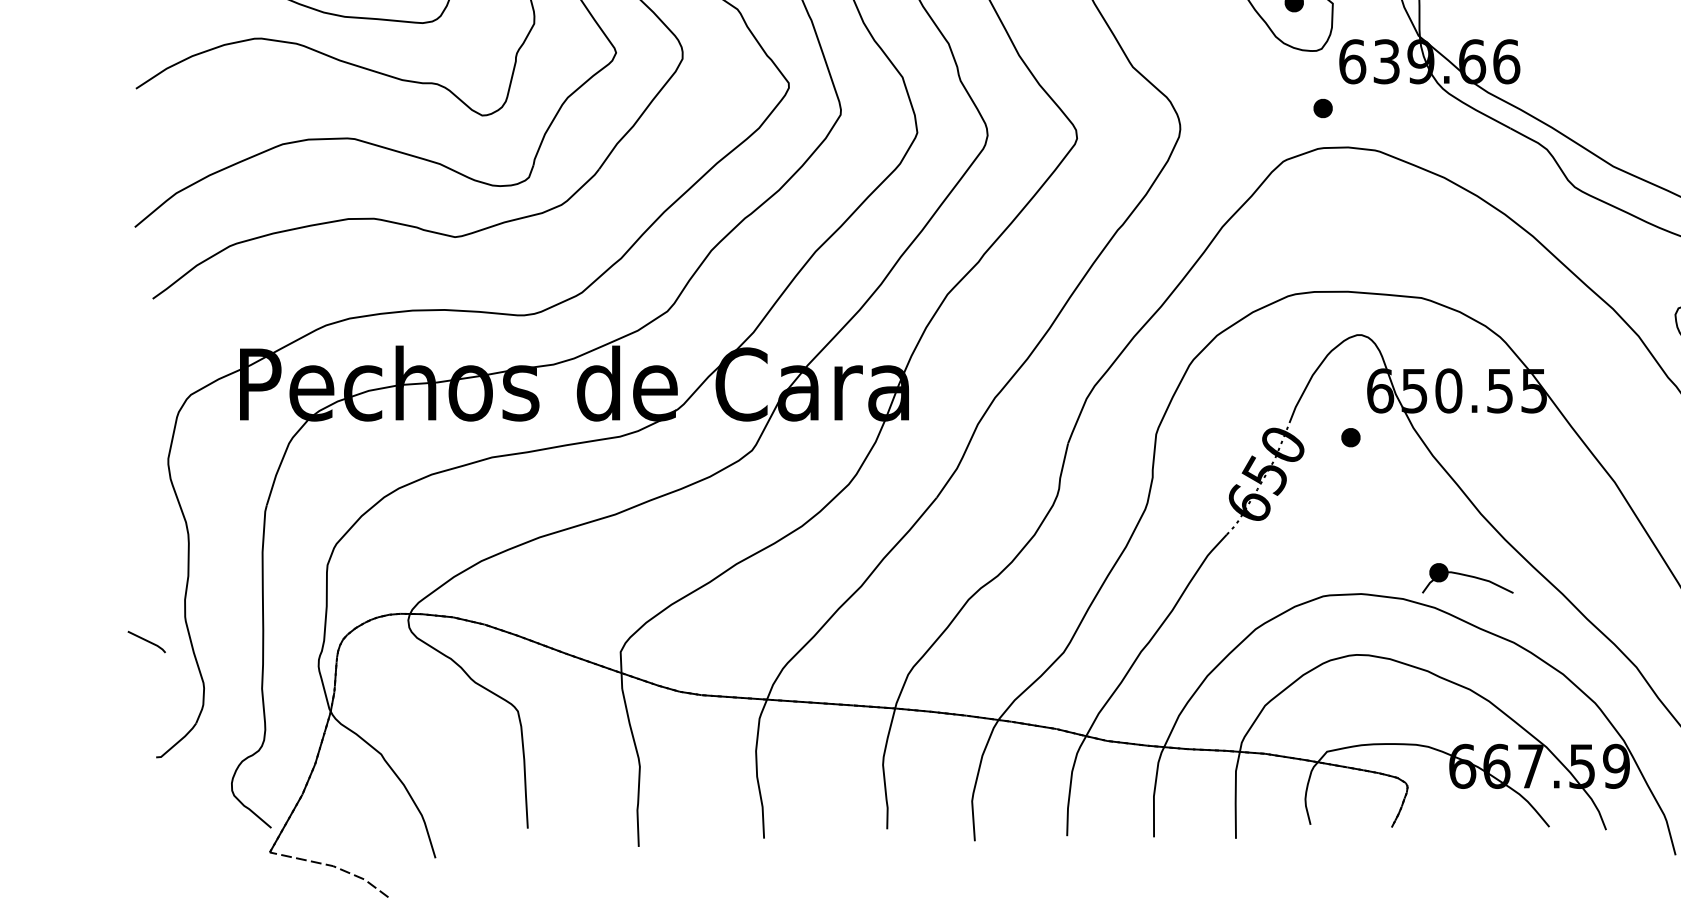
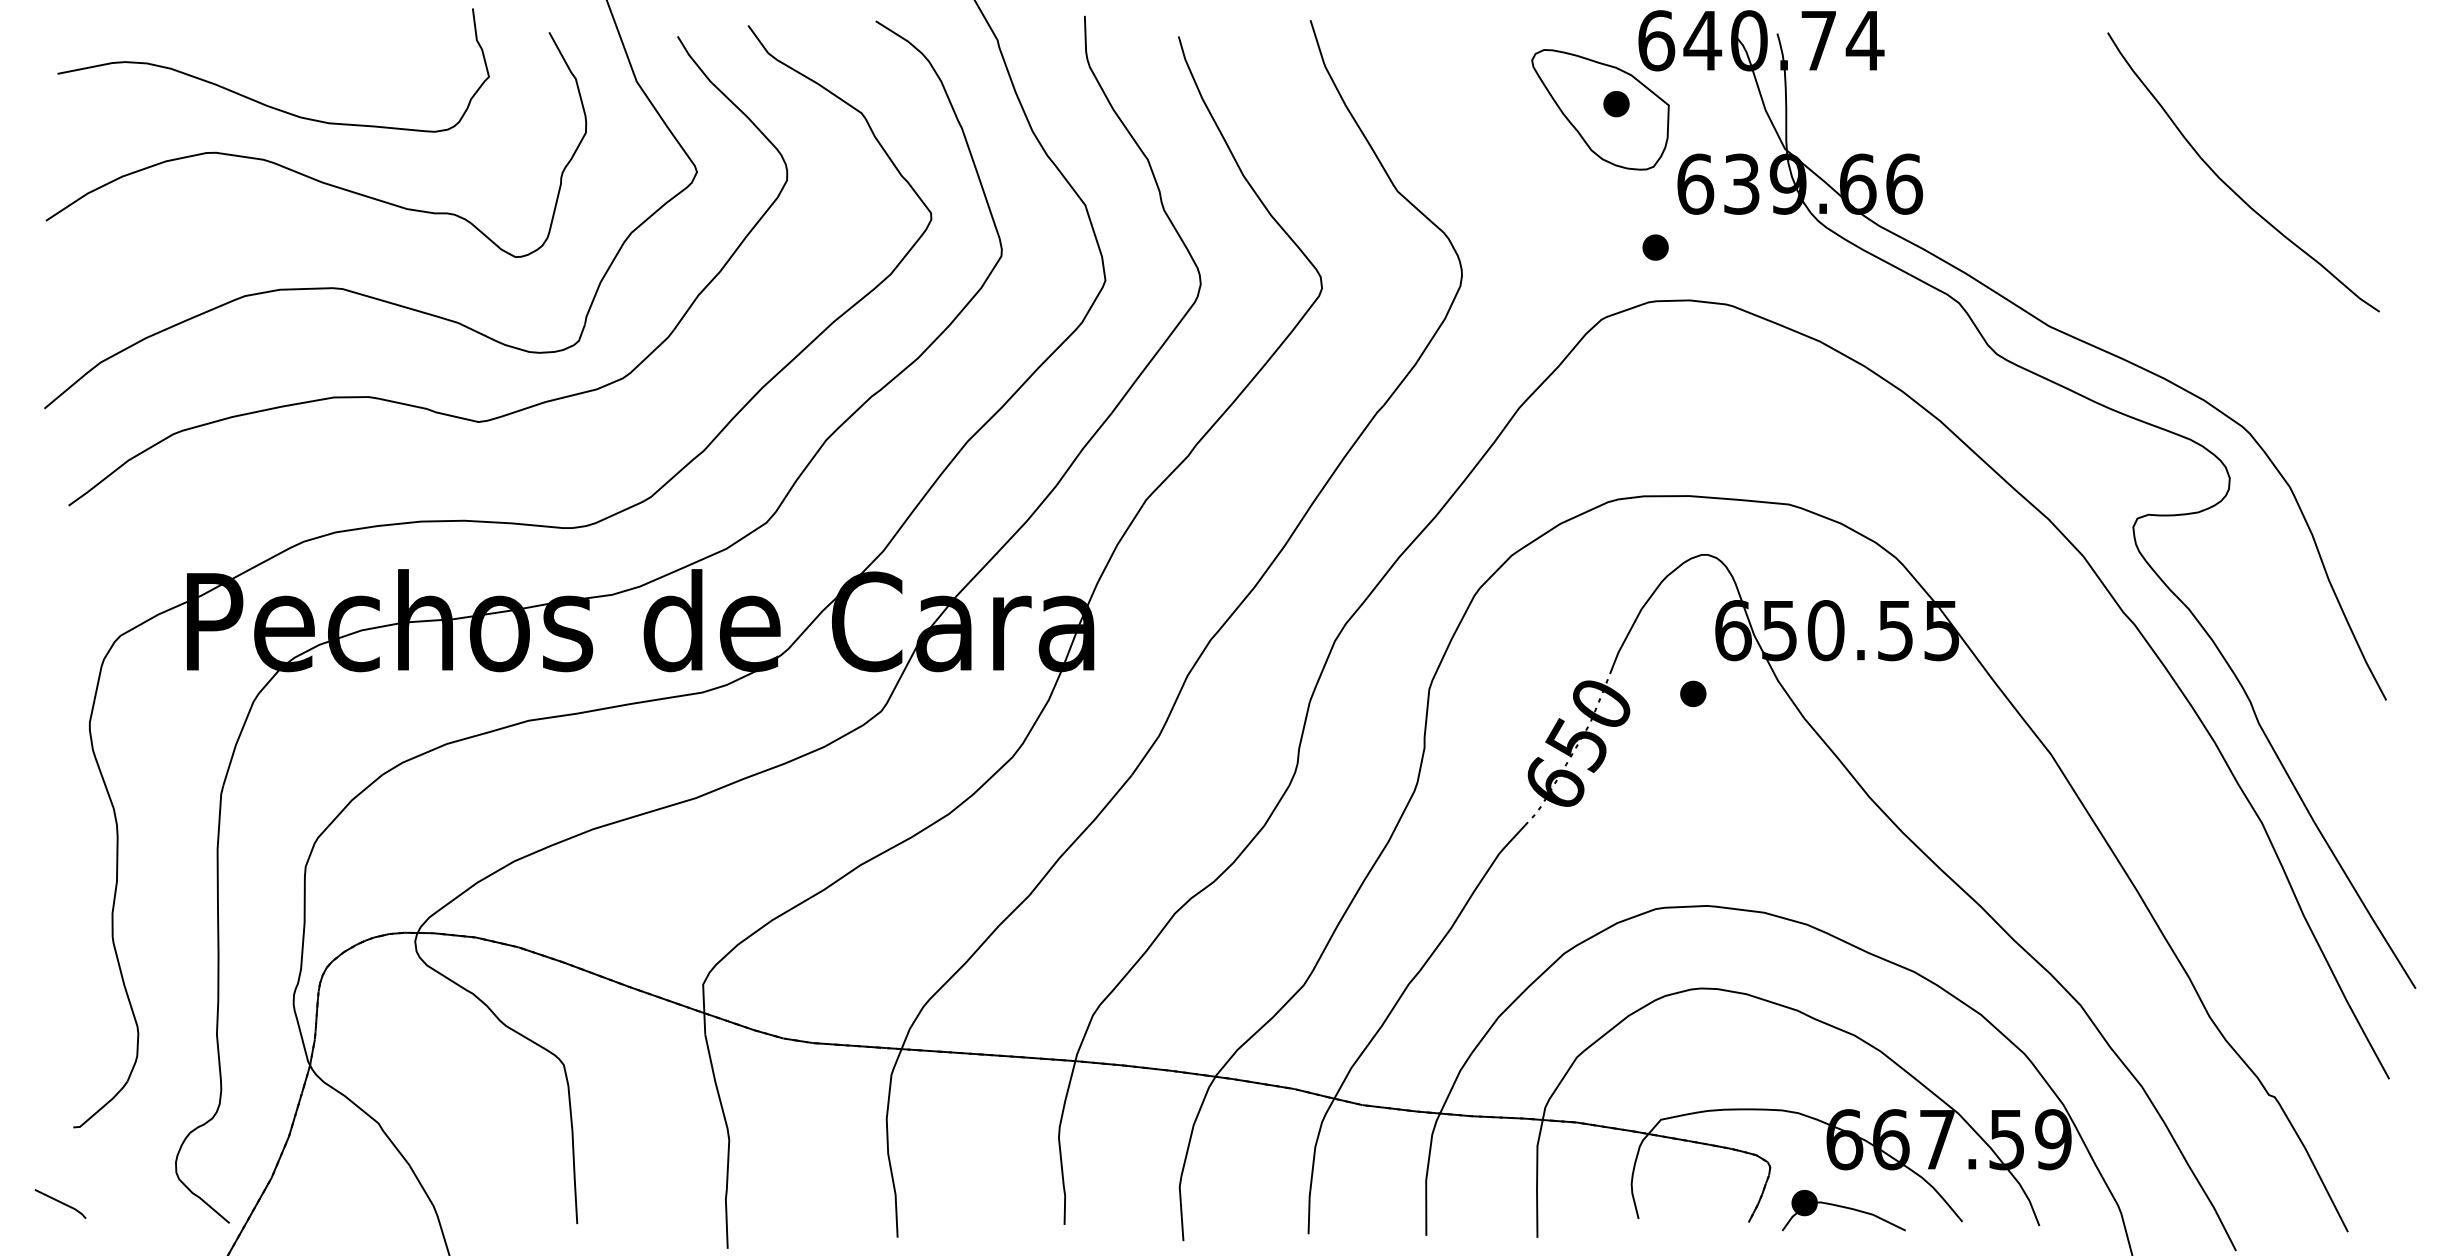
part: (1467, 578) -> (1843, 1210), moved
line: (146, 641) -> (60, 1203), moved

